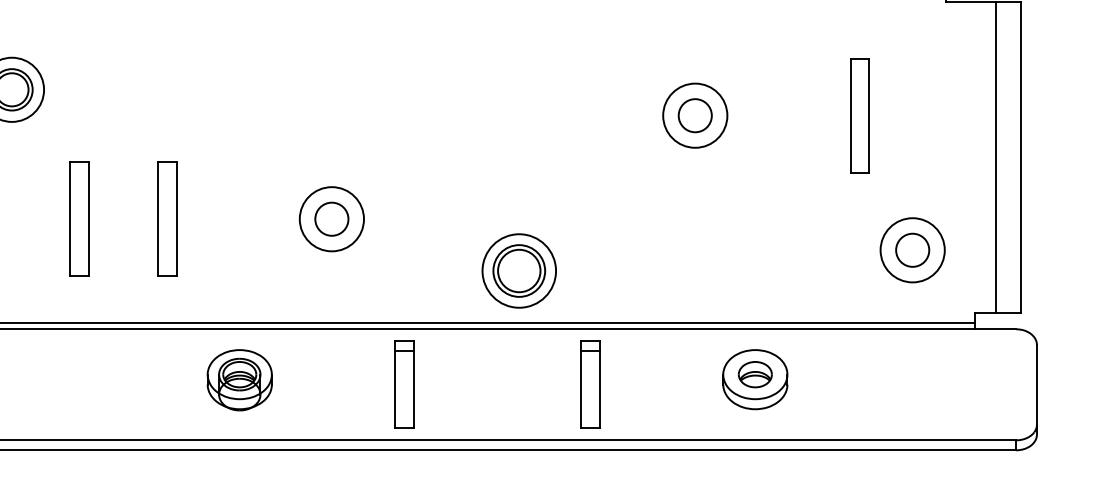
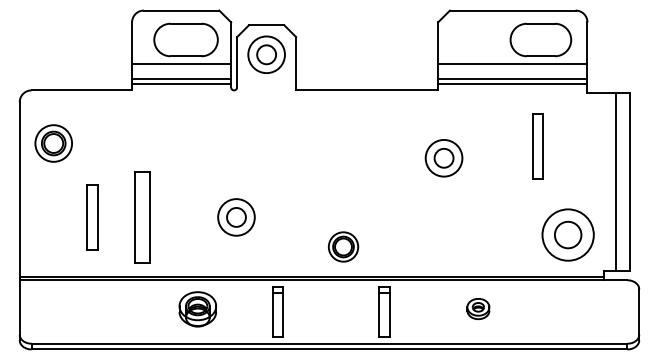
part: (858, 116) -> (537, 146), moved
part: (167, 219) -> (142, 217), size x1.4
part: (913, 250) -> (568, 235), size x1.4
part: (519, 270) -> (343, 246), size x0.7
part: (755, 378) -> (478, 308), size x0.6
part: (239, 380) -> (197, 309), moved

